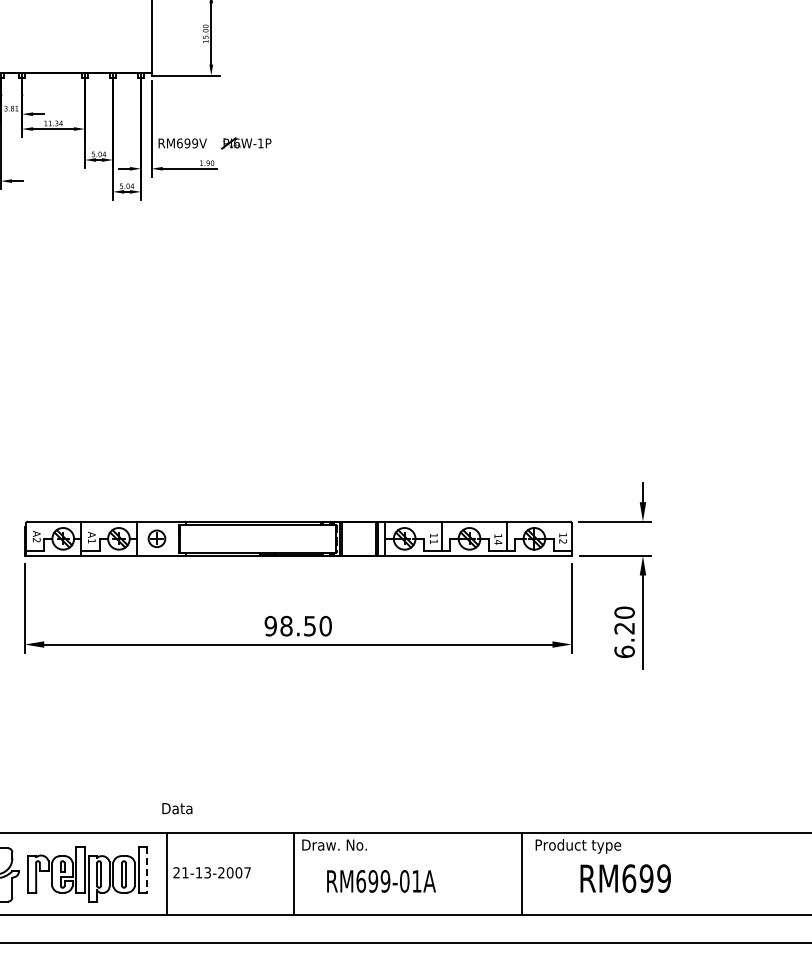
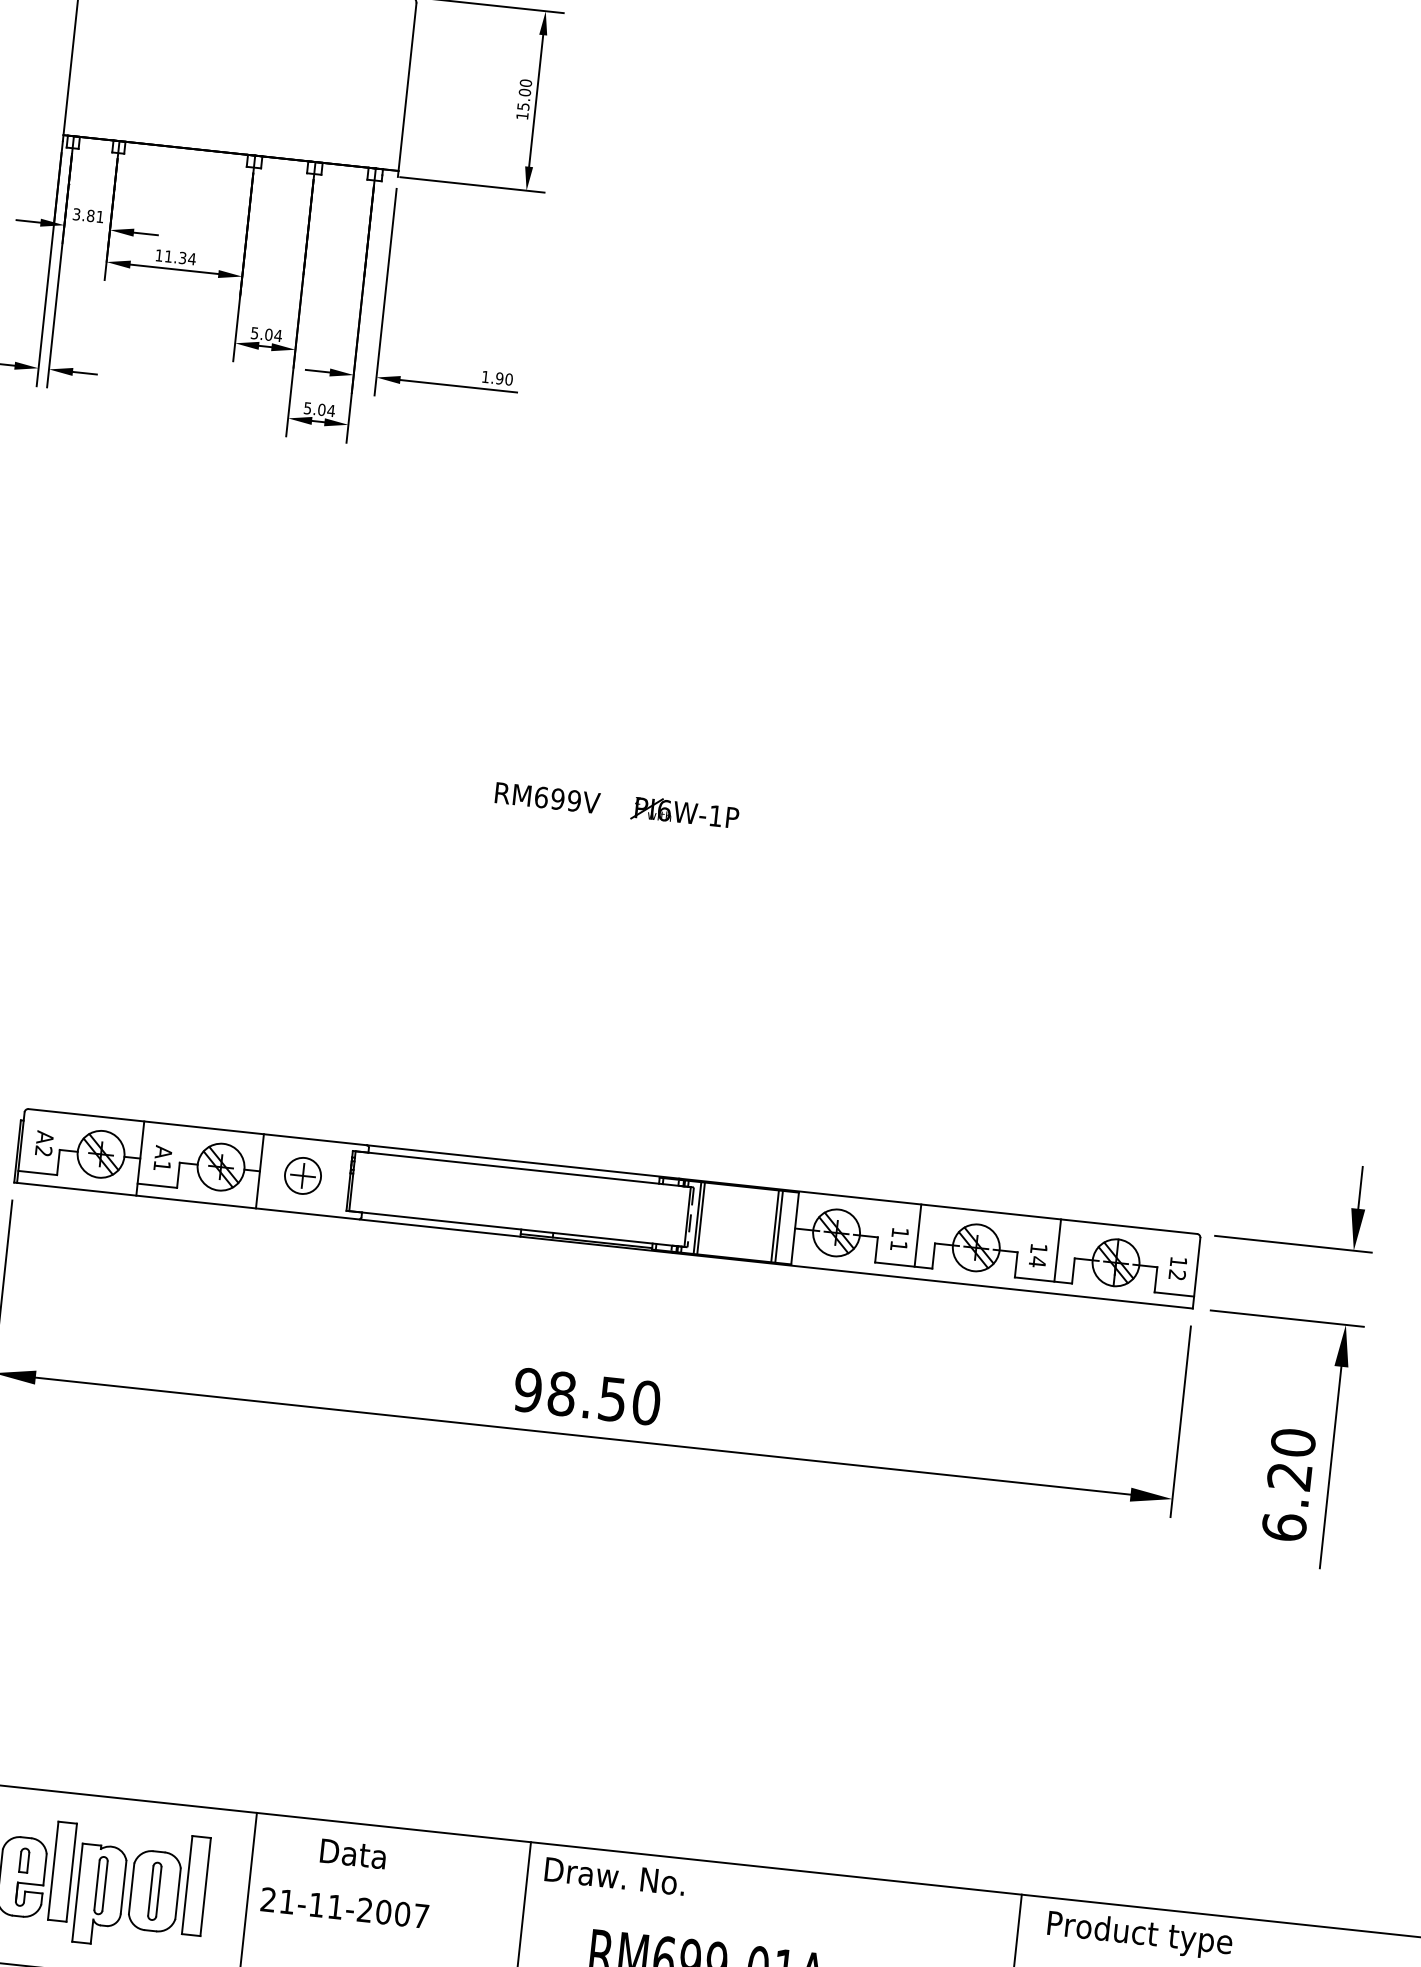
part: (221, 147) -> (630, 815), moved
text: (177, 808) -> (353, 1853), moved
line: (147, 870) -> (206, 1888), dashed -> solid
text: (207, 872) -> (334, 1906), 21-13-2007 -> 21-11-2007

